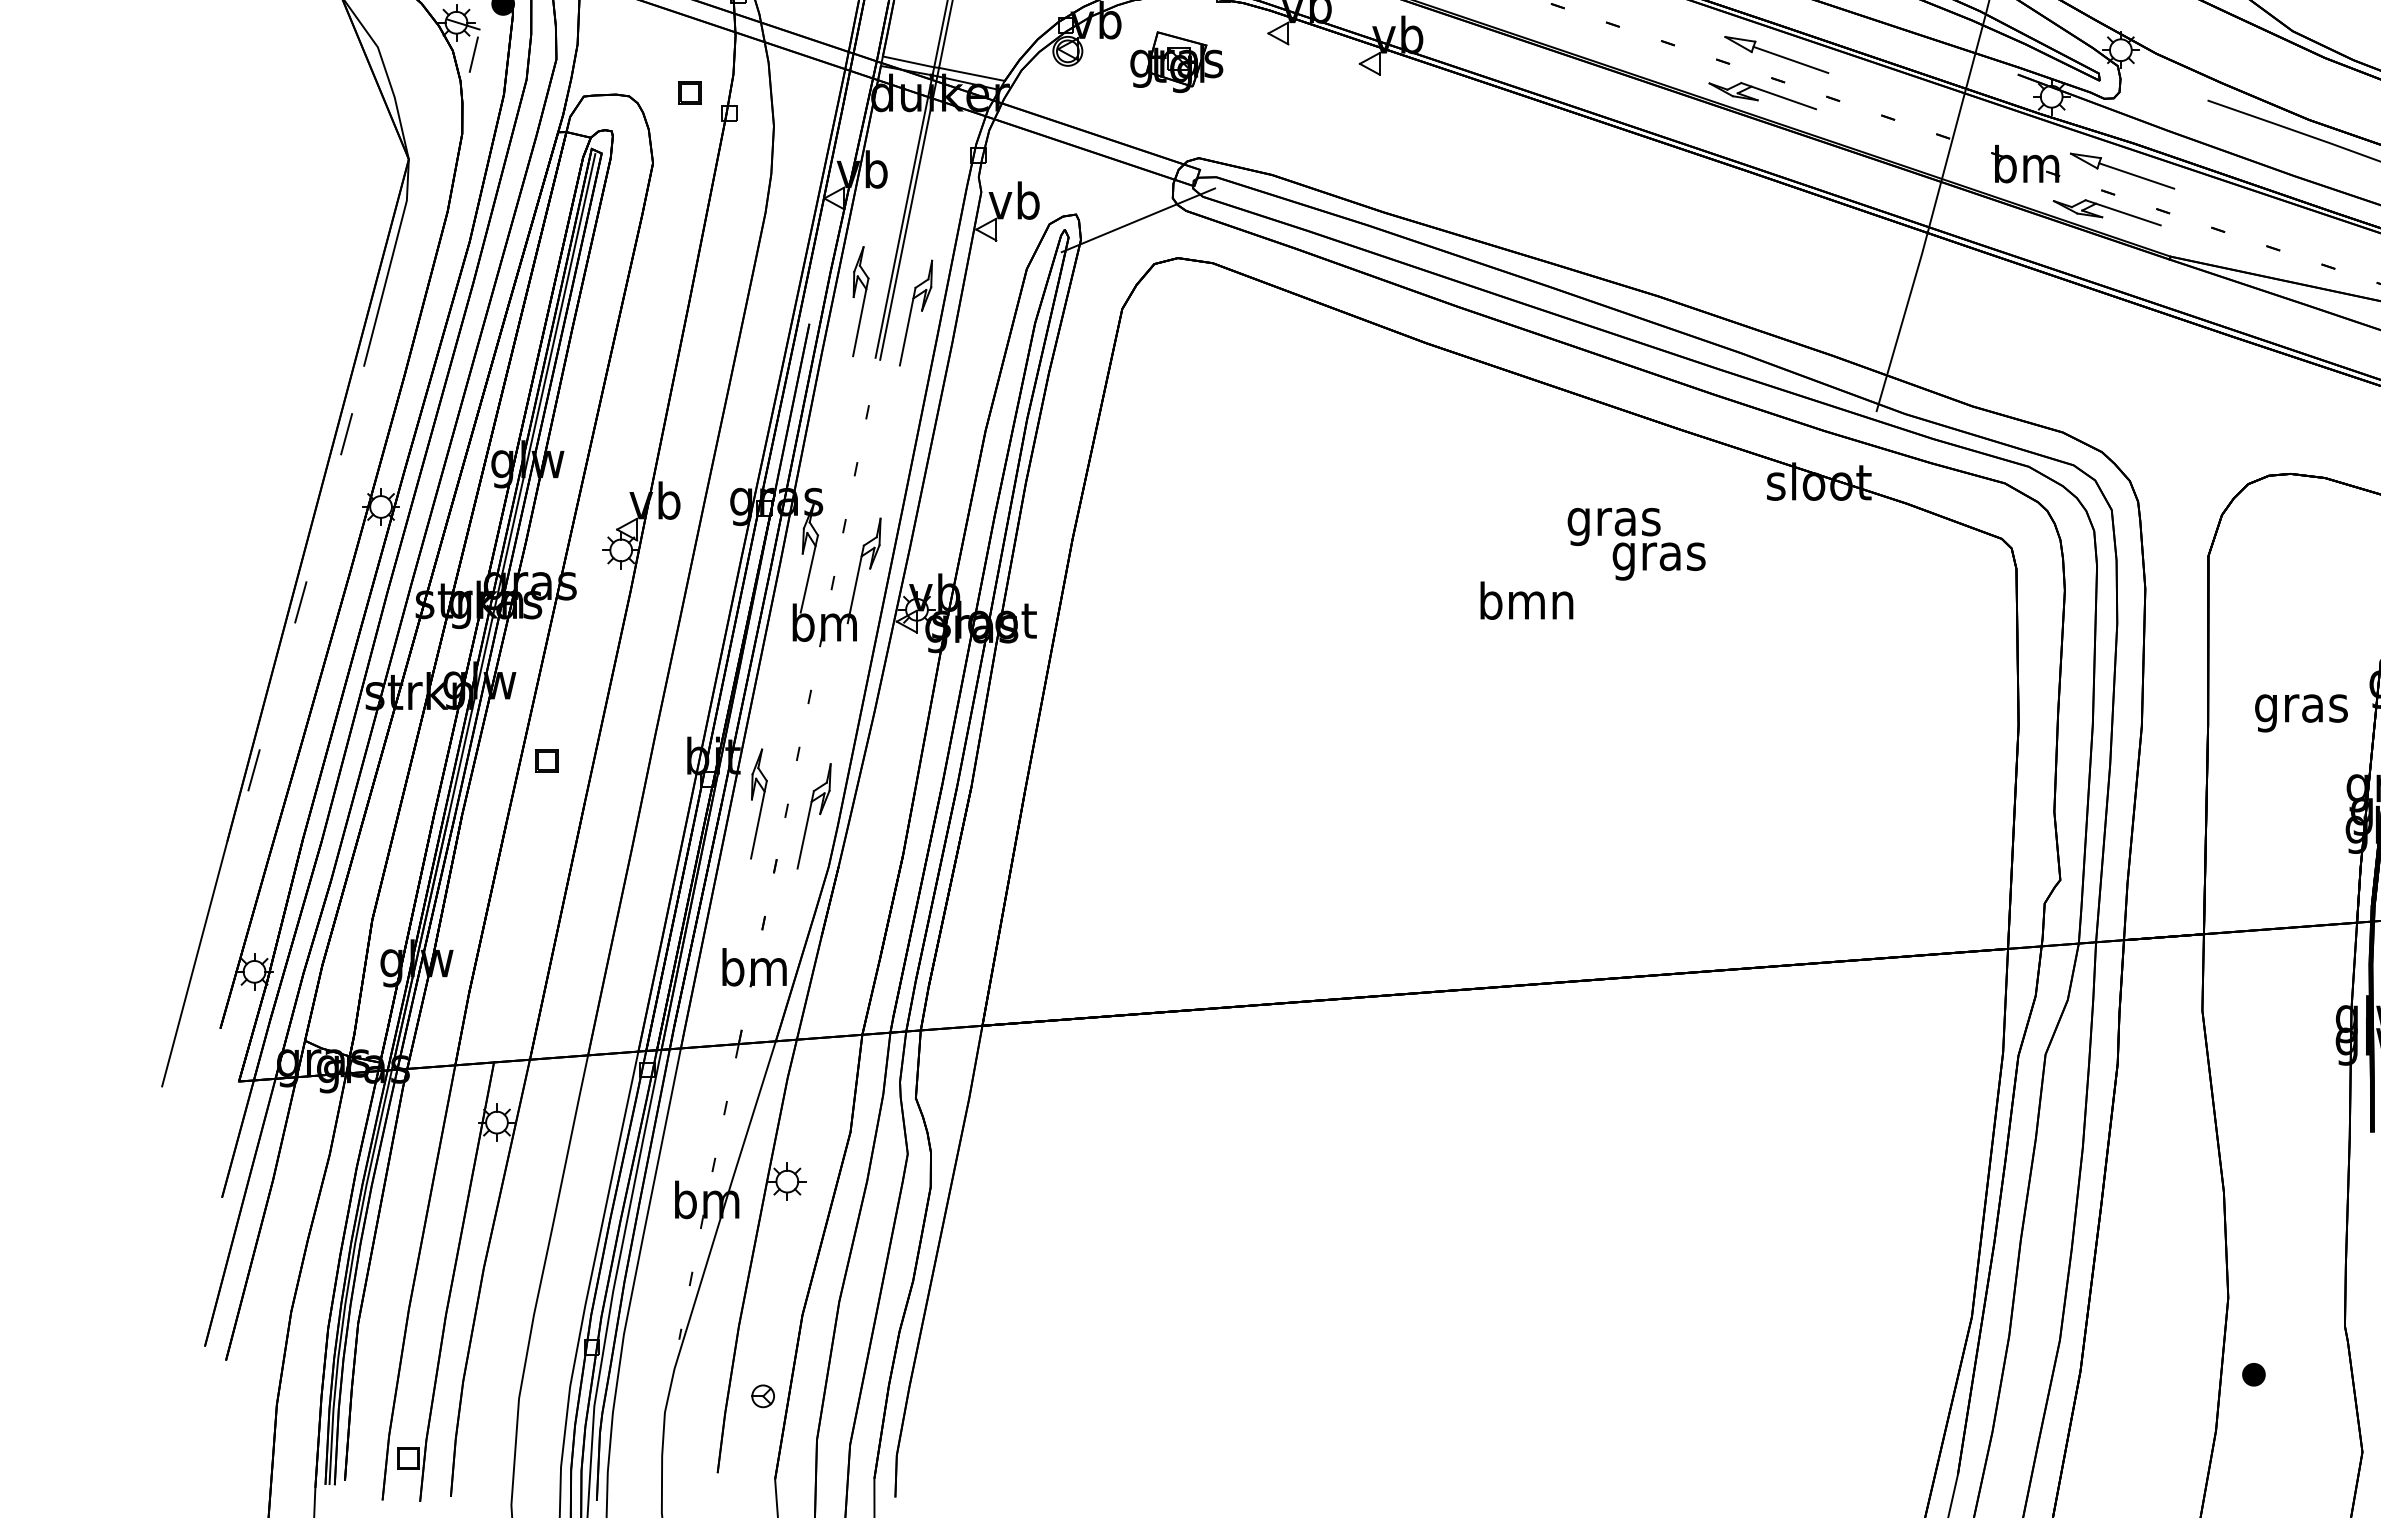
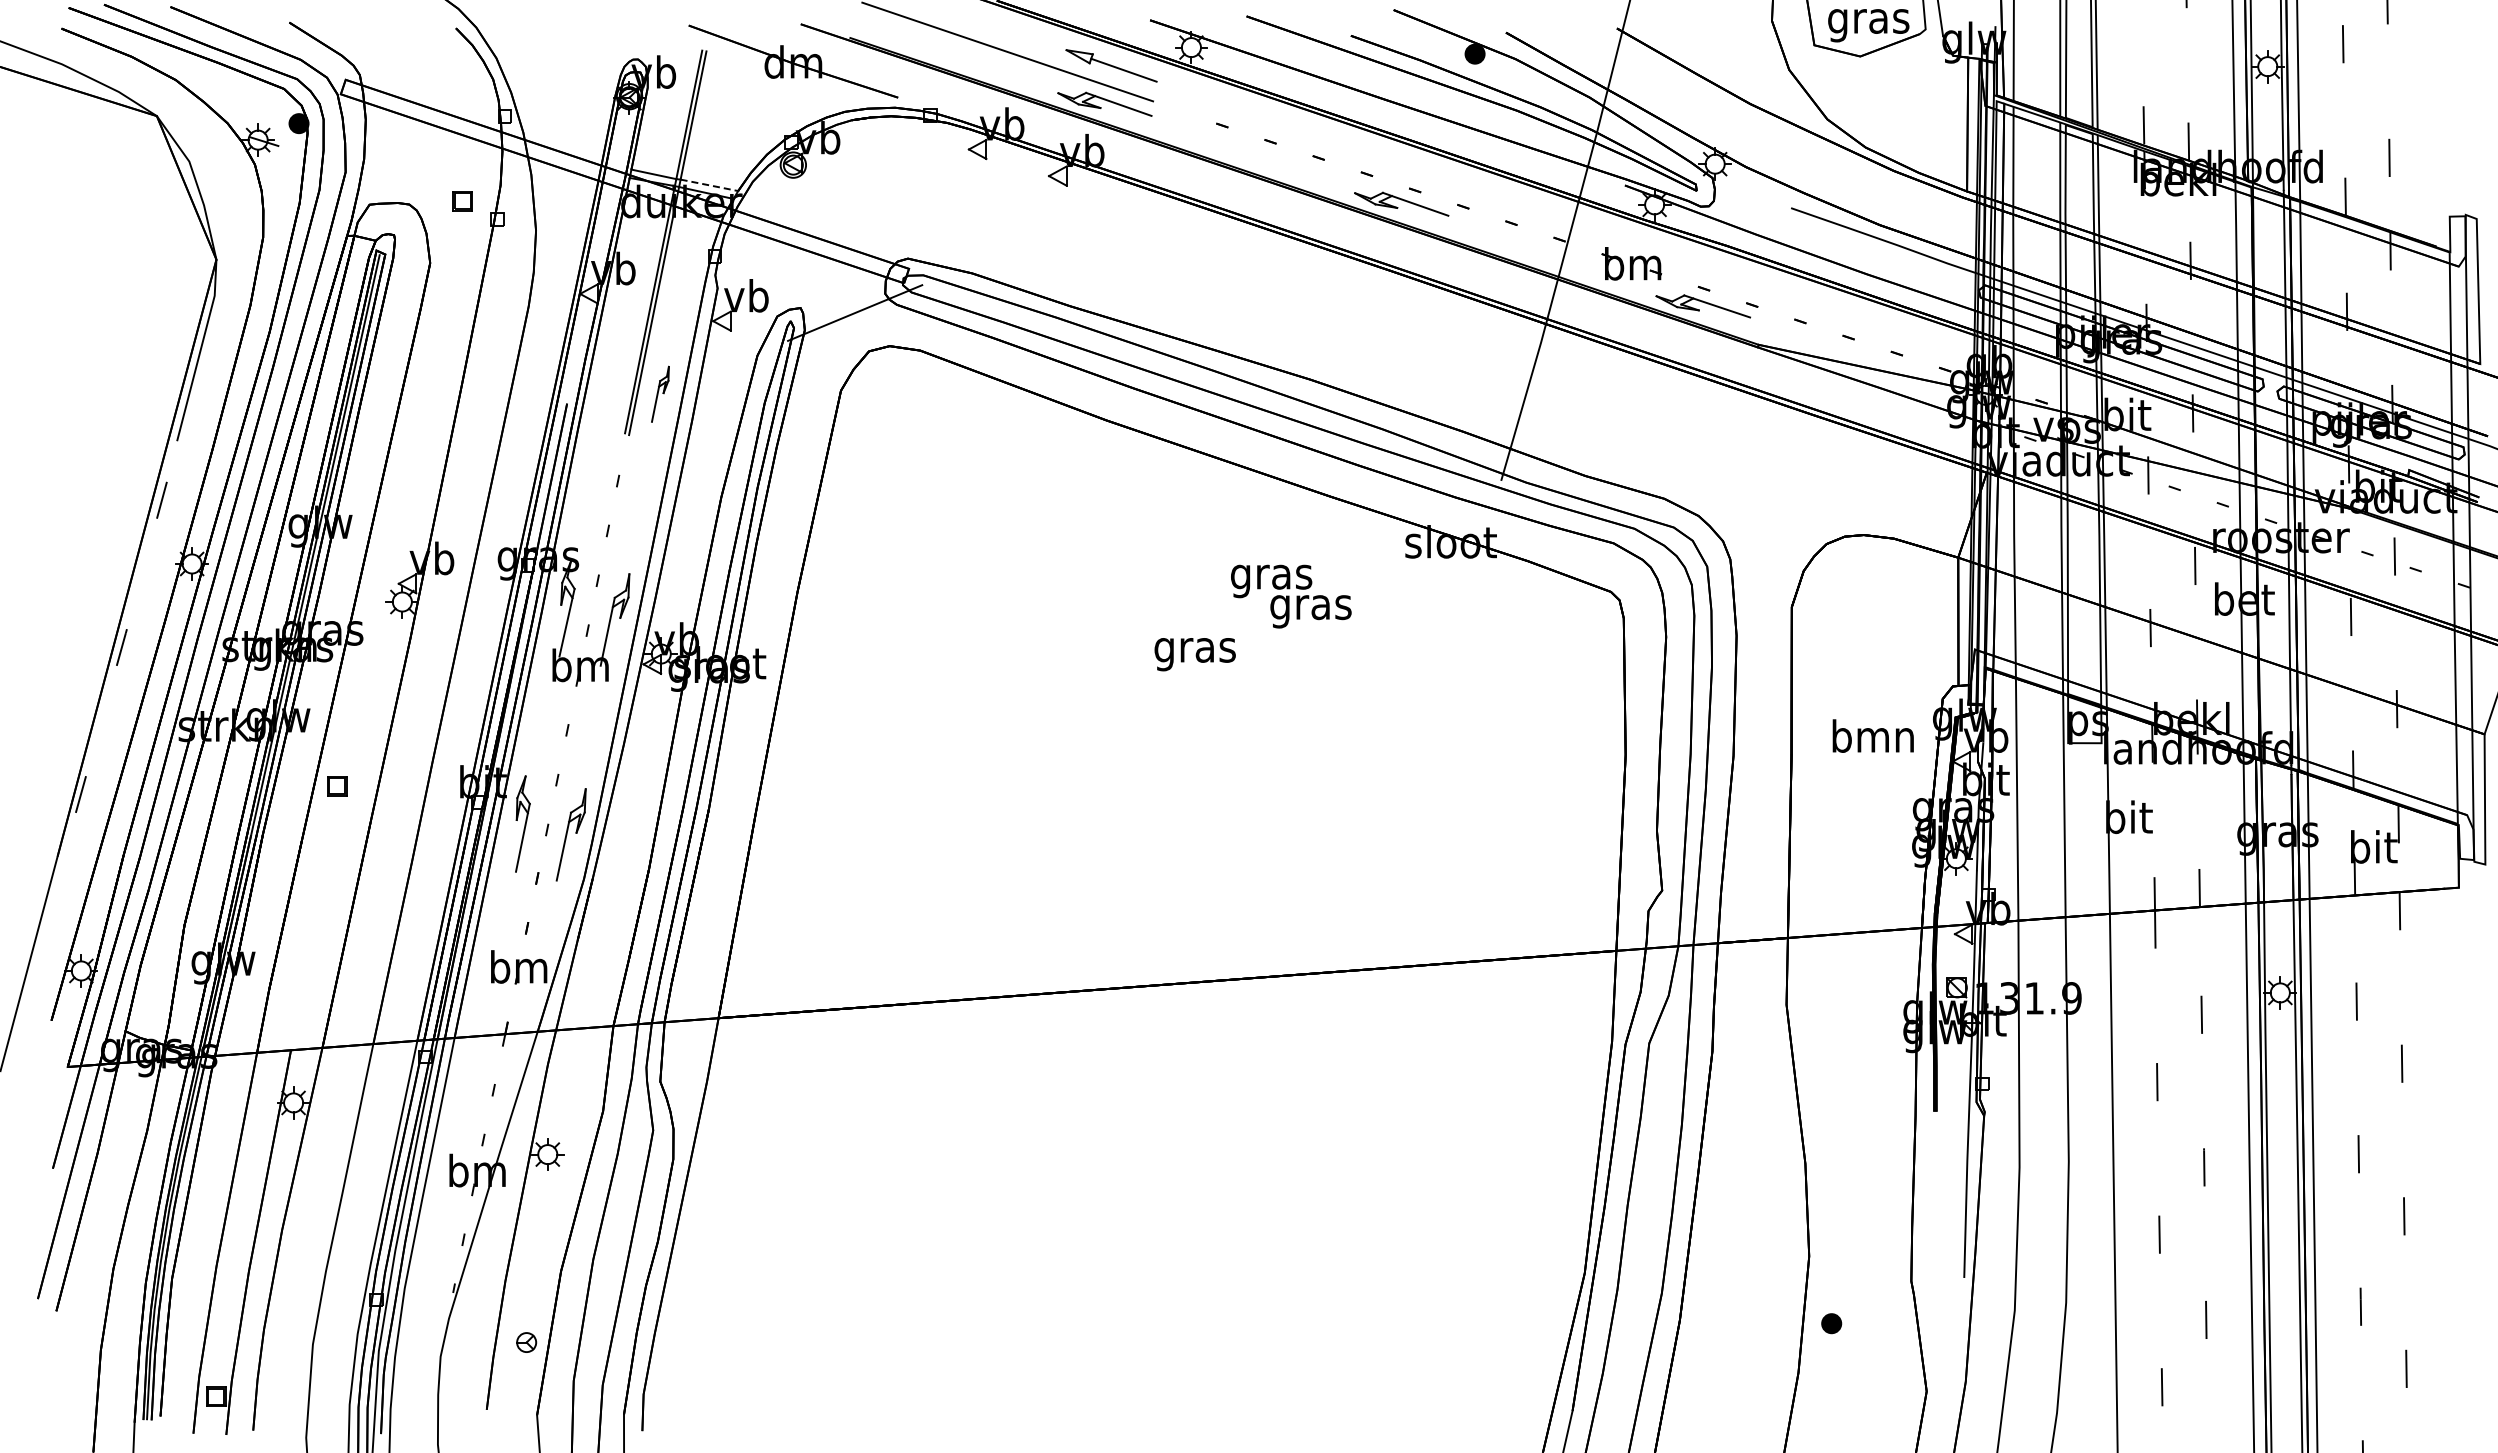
line: (472, 55) -> (272, 168), removed
part: (1776, 55) -> (1413, 168), removed
part: (1176, 62) -> (888, 174), removed
line: (972, 74) -> (709, 185), solid -> dashed
part: (2122, 170) -> (1716, 269), removed
part: (860, 300) -> (611, 383), removed
part: (916, 313) -> (660, 394), size x0.6
text: (1526, 605) -> (1194, 650), bmn -> gras
text: (2300, 708) -> (1872, 740), gras -> bmn

